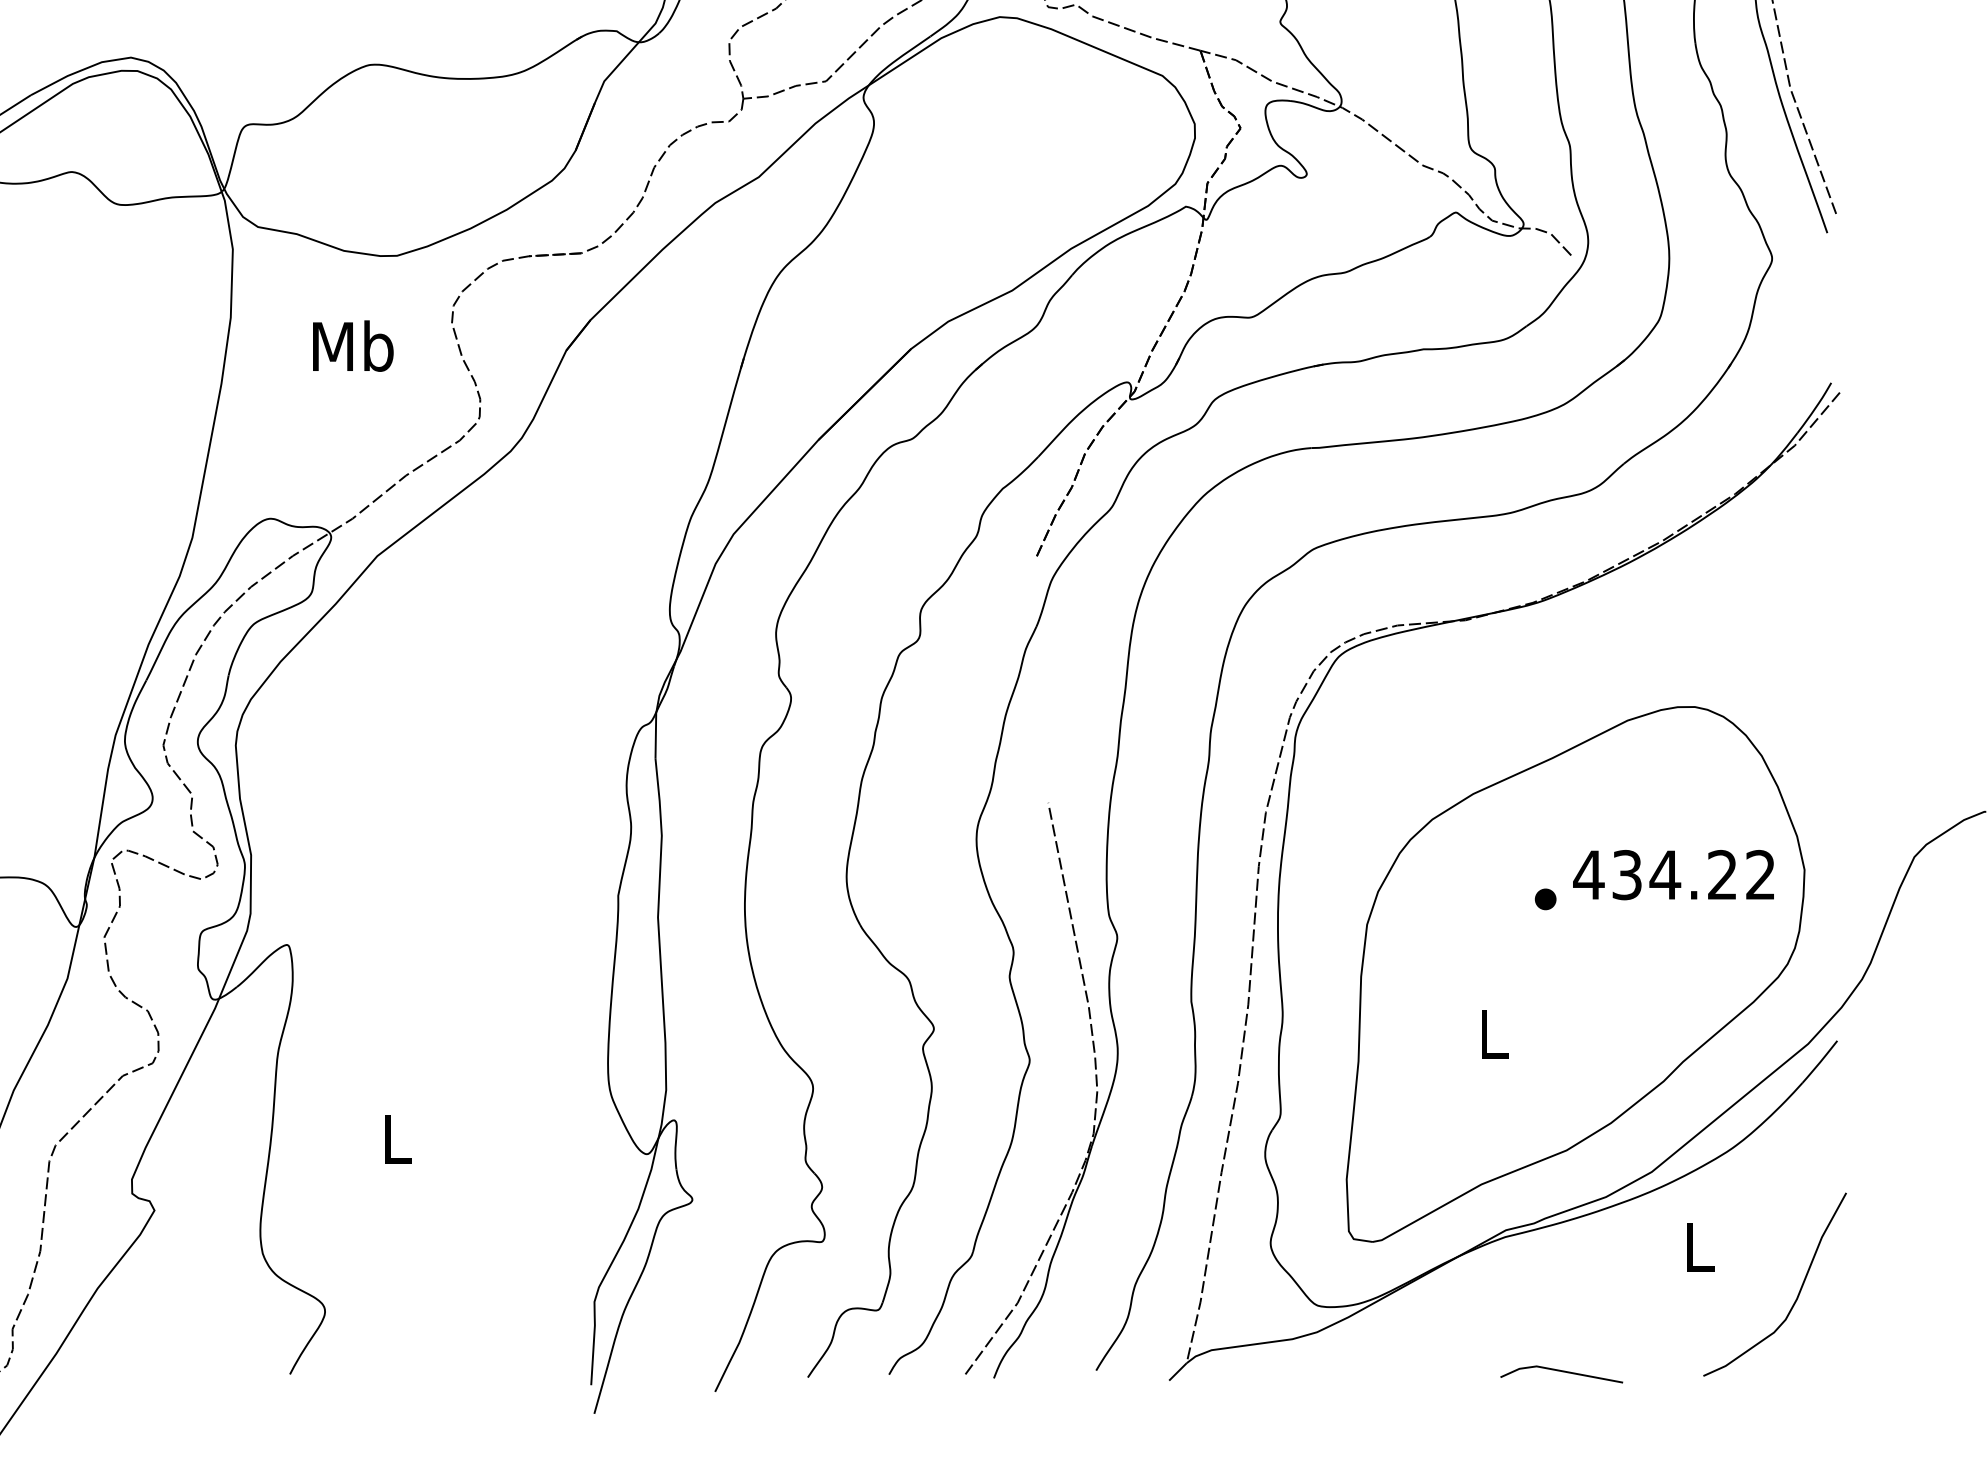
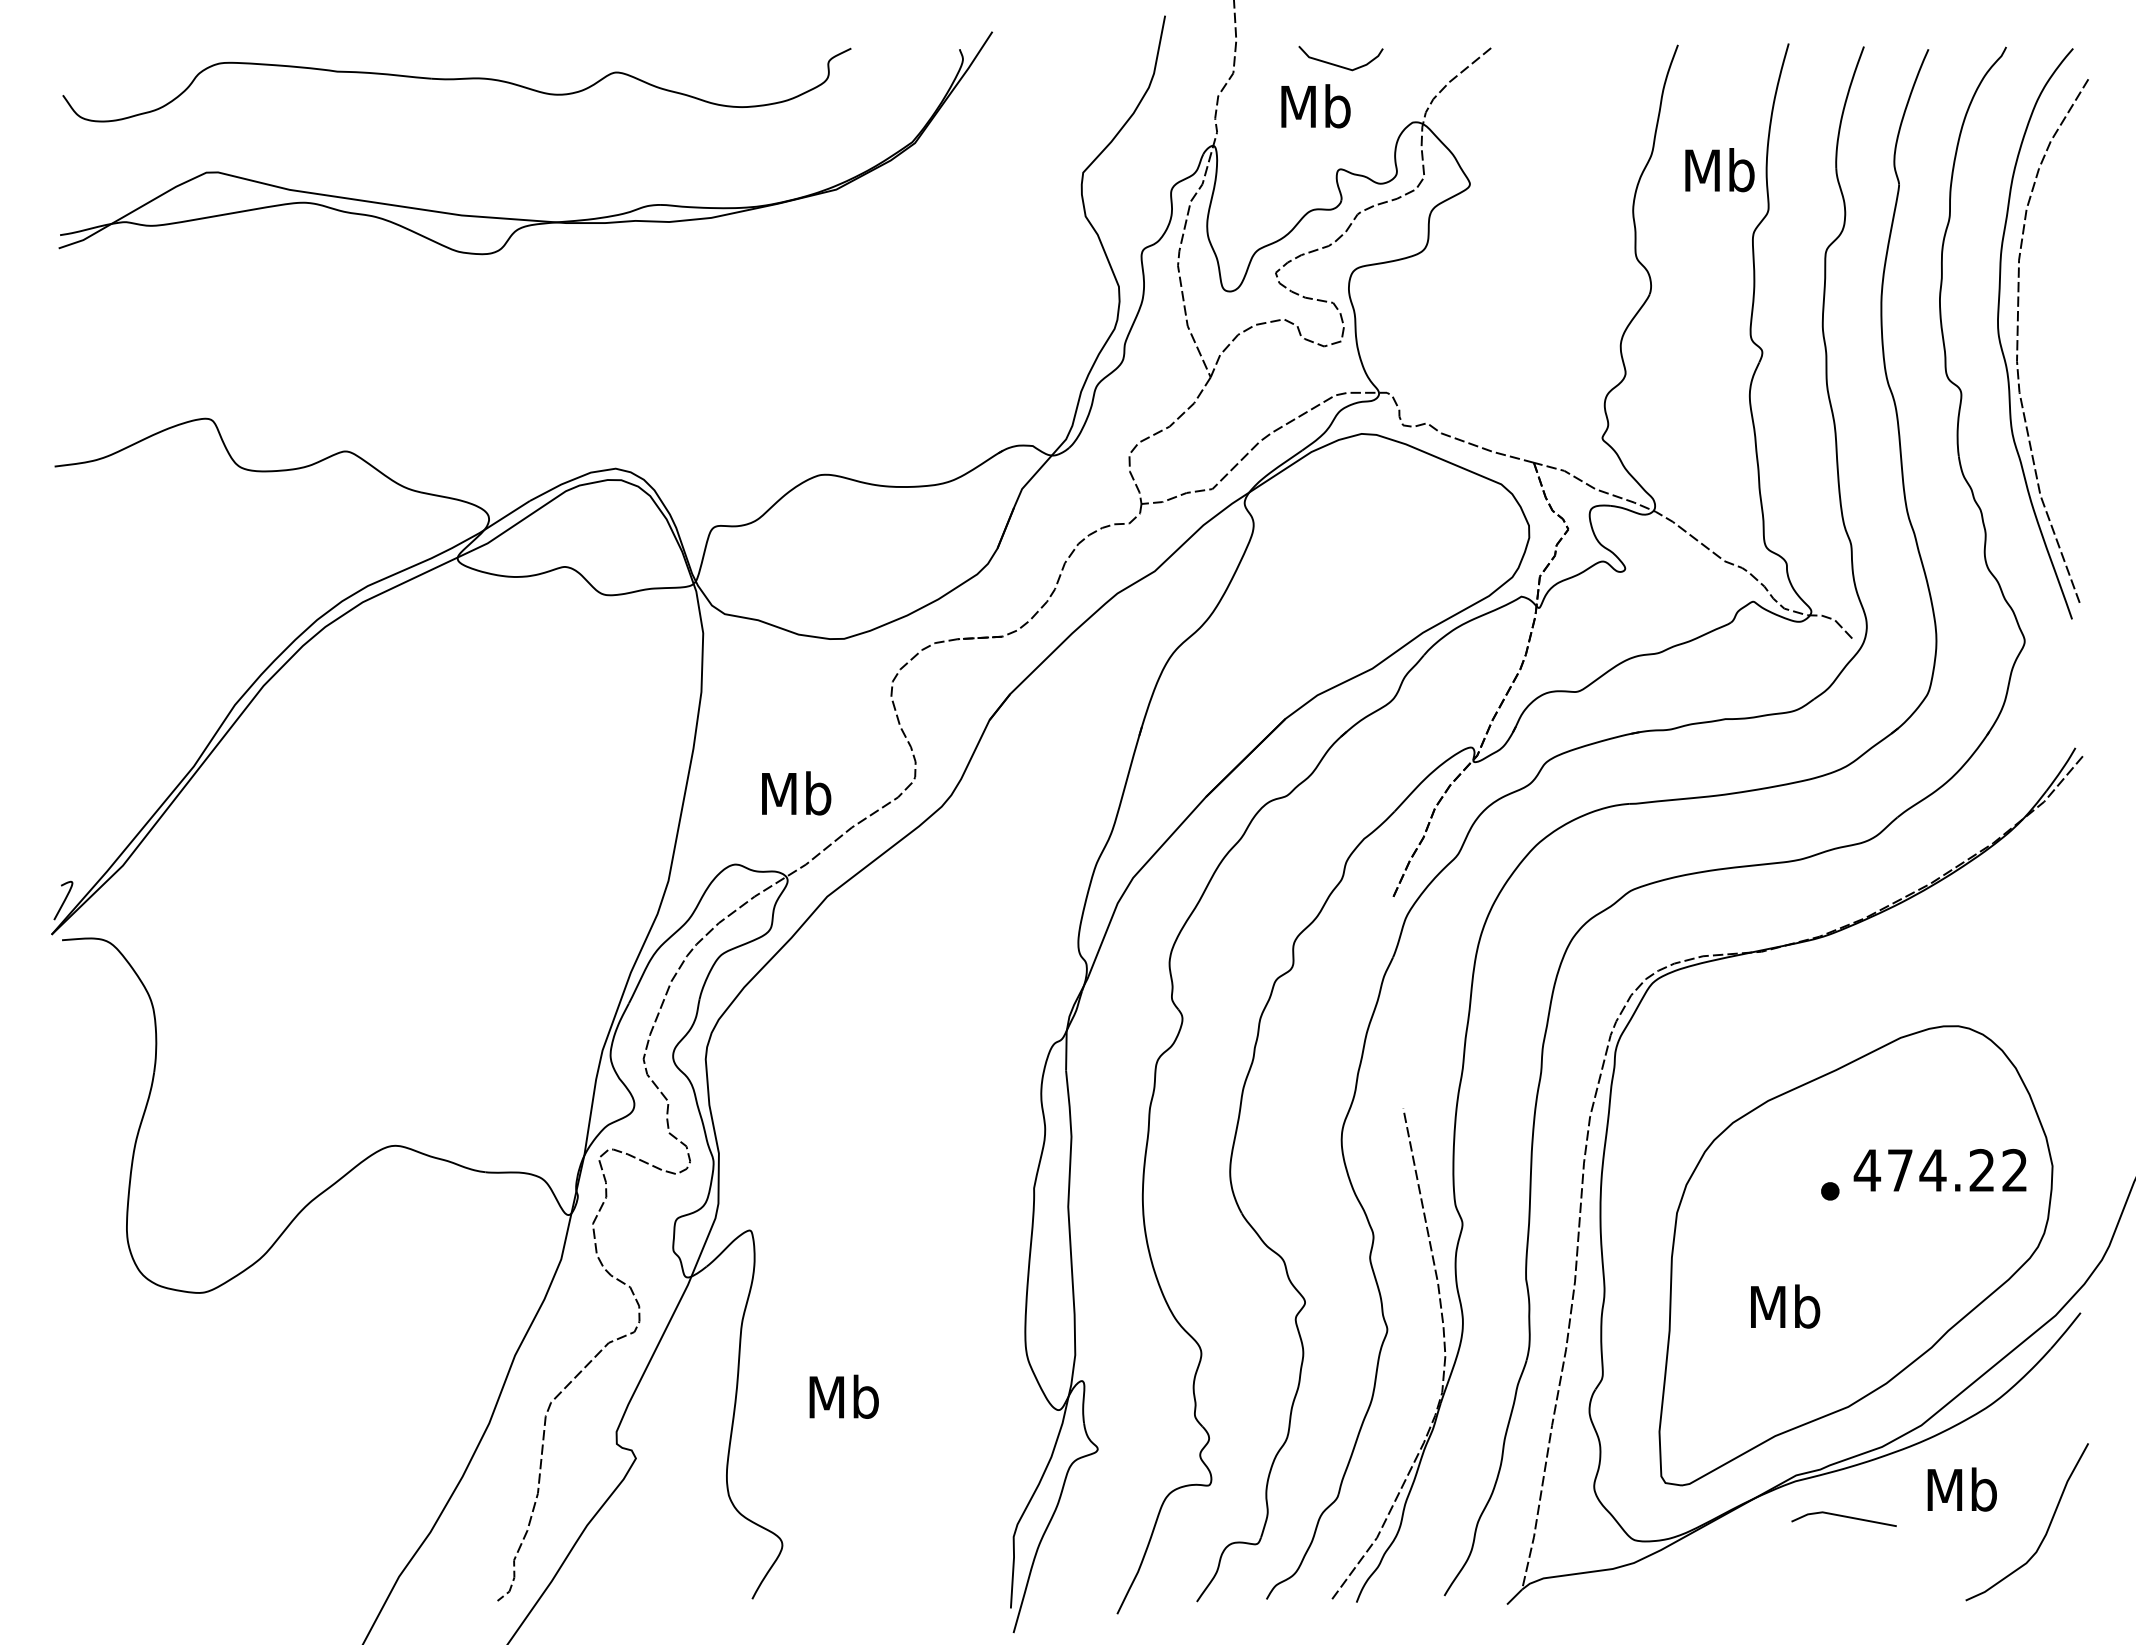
text: (353, 346) -> (796, 793), moved
text: (1627, 875) -> (1900, 1170), 434.22 -> 474.22
text: (1493, 1033) -> (1785, 1306), L -> Mb
text: (396, 1138) -> (843, 1396), L -> Mb
text: (1698, 1246) -> (1961, 1489), L -> Mb
line: (1561, 1372) -> (1843, 1517), moved

